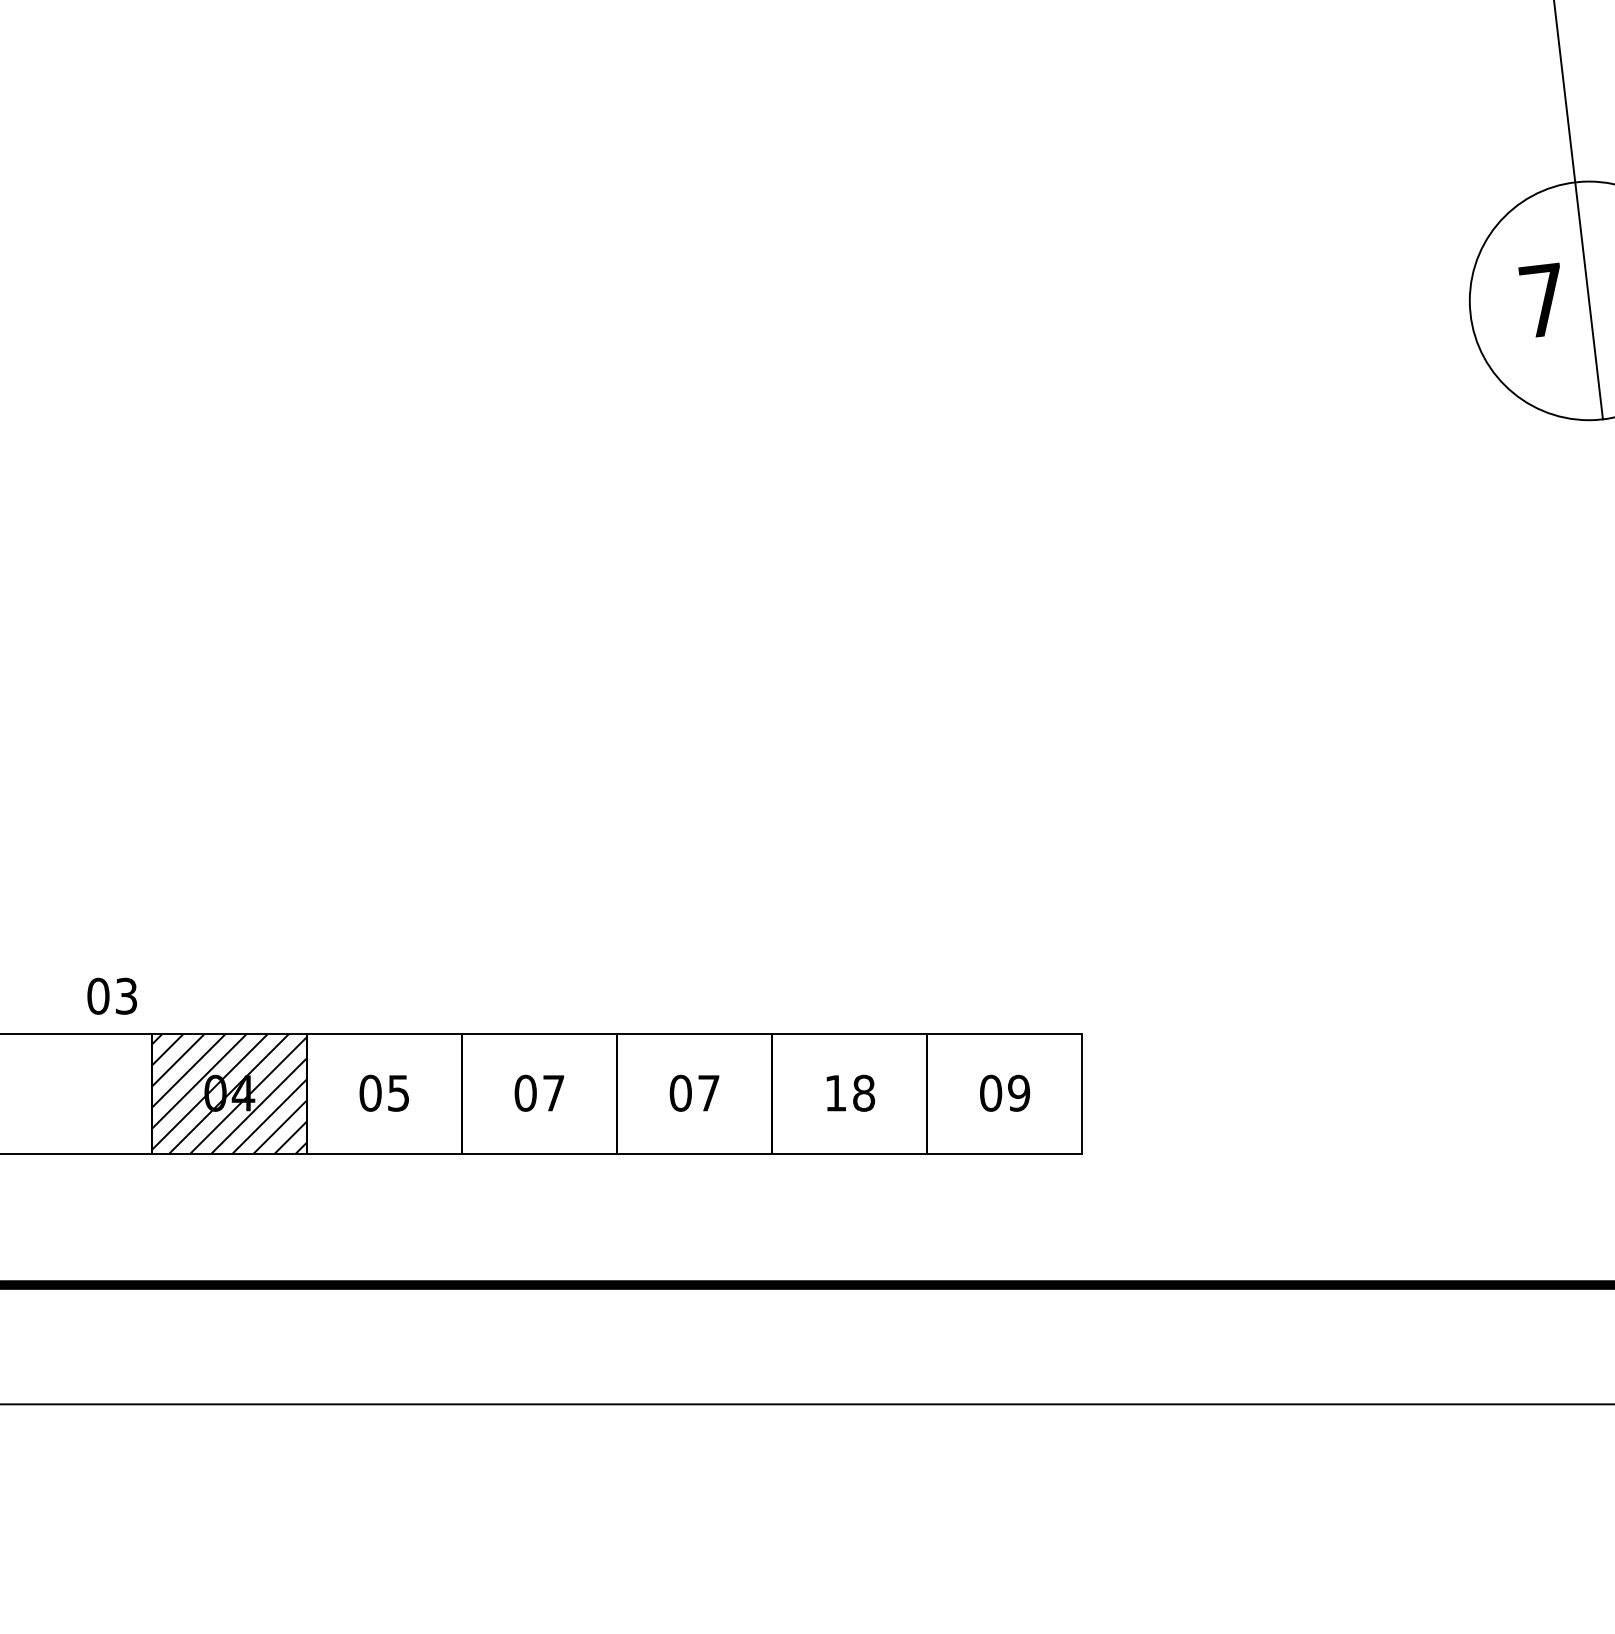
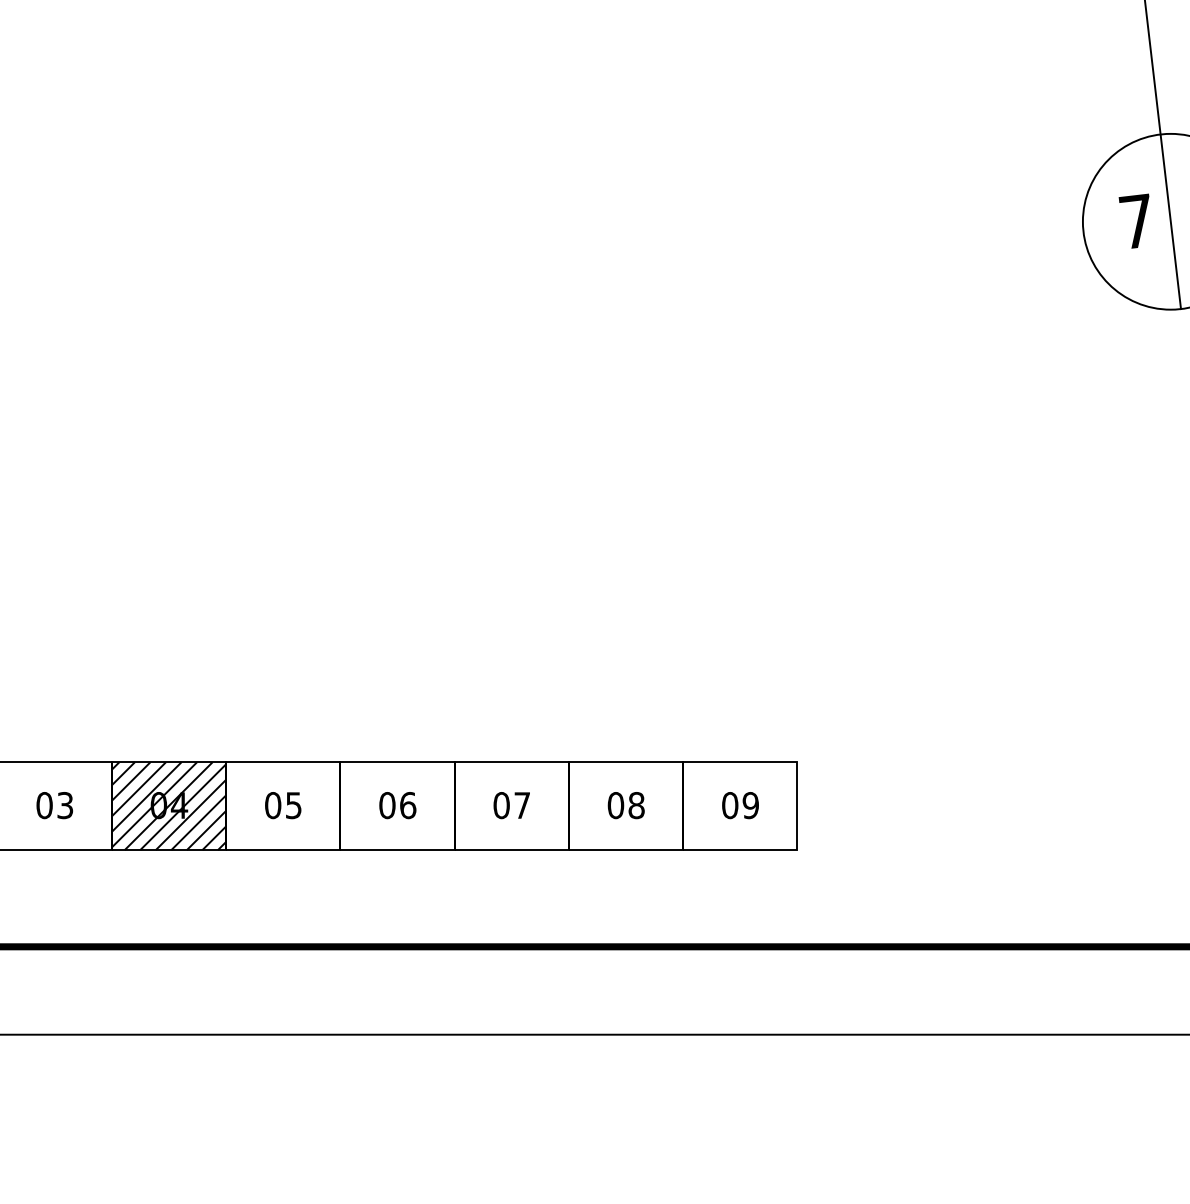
text: (111, 995) -> (54, 804), moved
text: (554, 1092) -> (408, 804), 07 -> 06
text: (835, 1092) -> (615, 804), 18 -> 08

